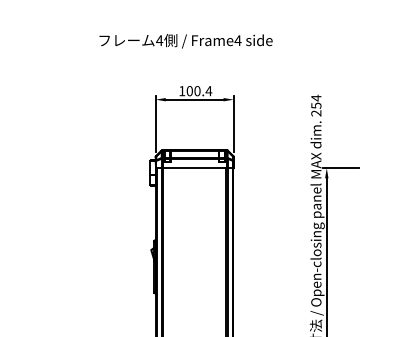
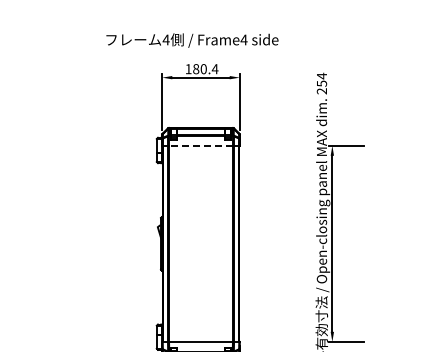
text: (186, 41) -> (192, 40), moved
text: (190, 91) -> (196, 69), 100.4 -> 180.4
line: (195, 167) -> (201, 145), solid -> dashed

